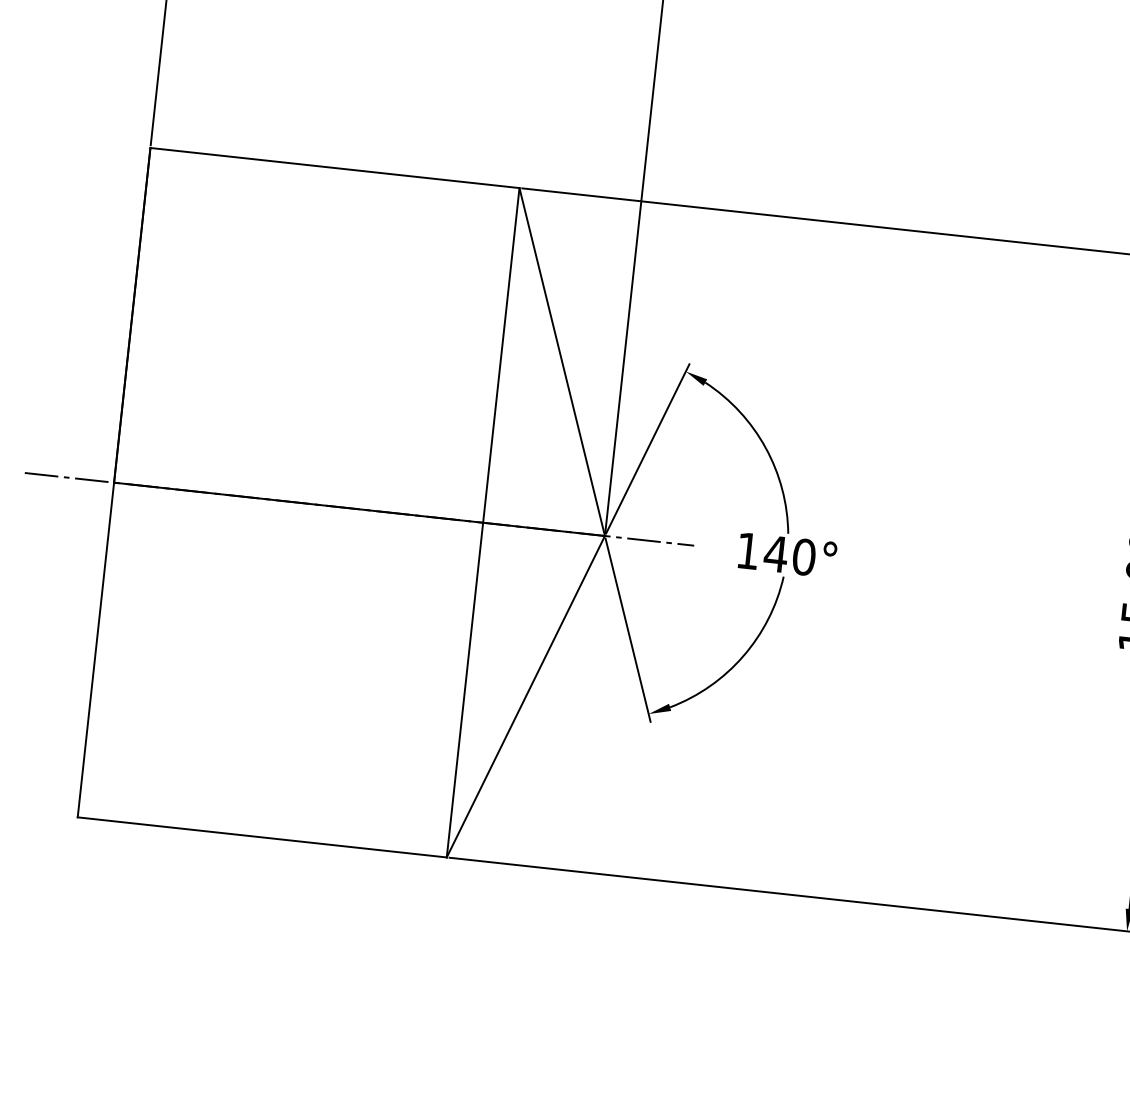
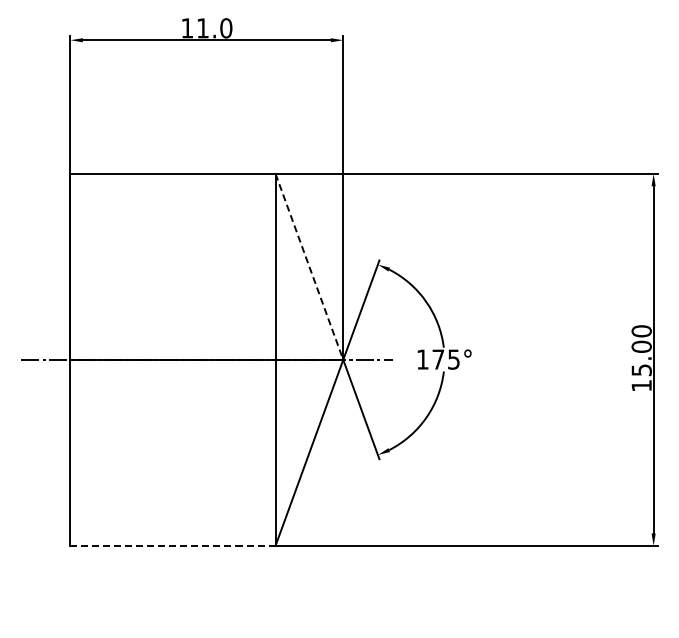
line: (562, 361) -> (309, 266), solid -> dashed
text: (788, 555) -> (445, 359), 140° -> 175°
line: (263, 836) -> (173, 545), solid -> dashed

